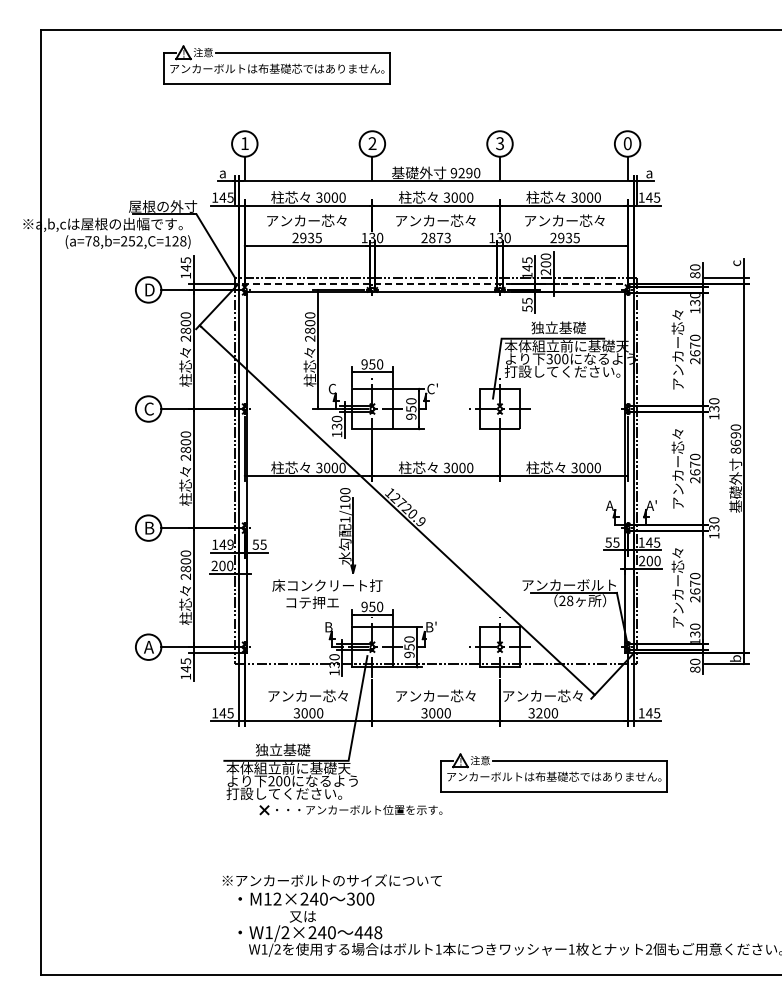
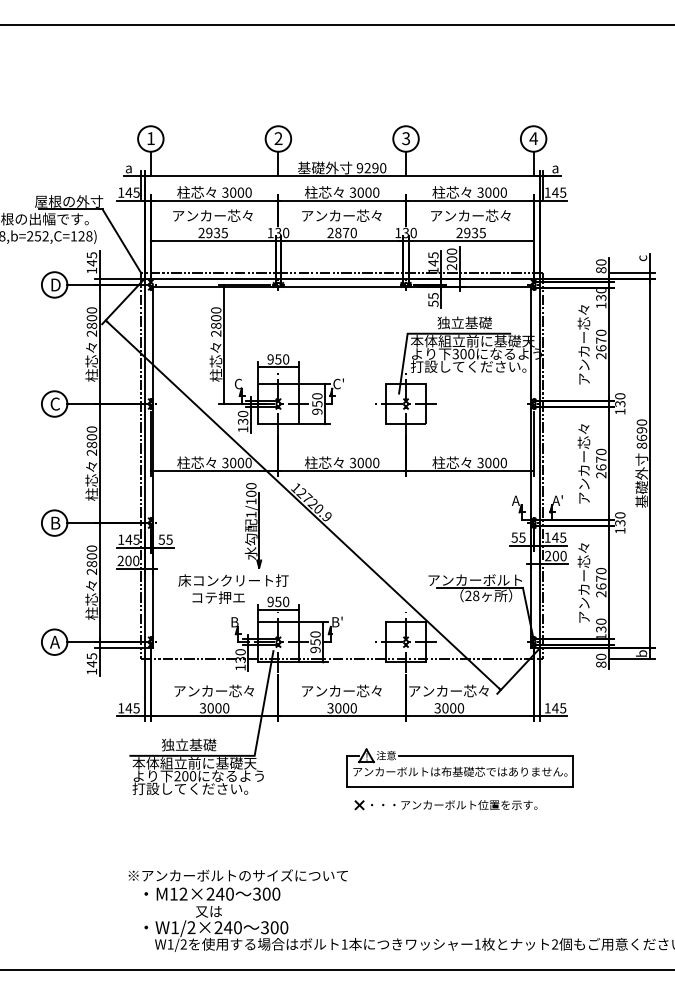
part: (276, 64) -> (182, 59), removed
text: (627, 143) -> (533, 138), 0 -> 4
text: (447, 238) -> (353, 233), 2873 -> 2870
line: (436, 283) -> (342, 278), dashed -> solid
text: (230, 544) -> (136, 539), 149 -> 145
text: (539, 713) -> (445, 708), 3200 -> 3000
part: (350, 810) -> (445, 805), moved
text: (368, 932) -> (274, 927), 448 -> 300

